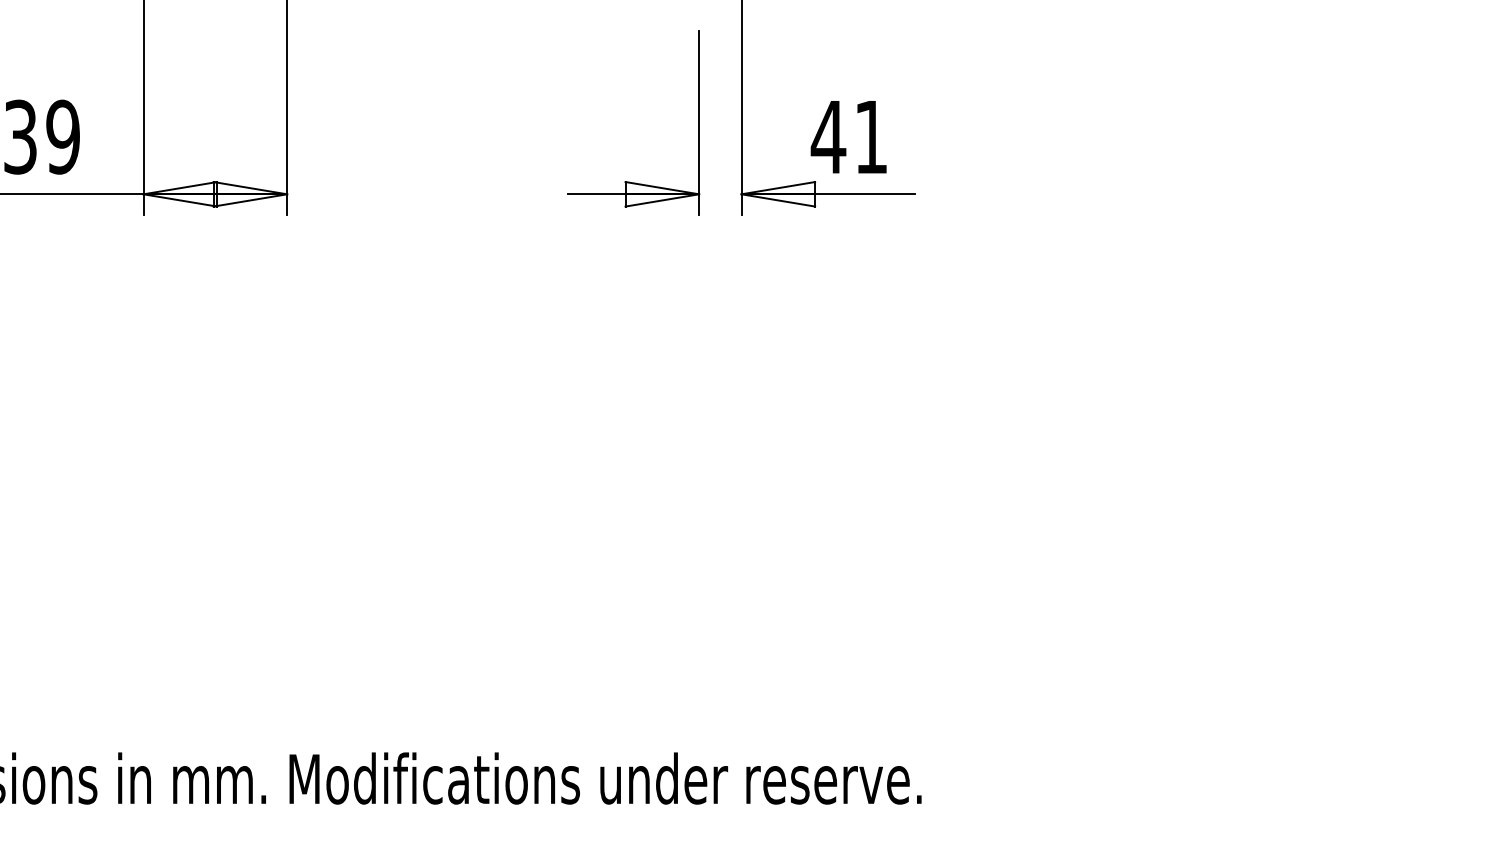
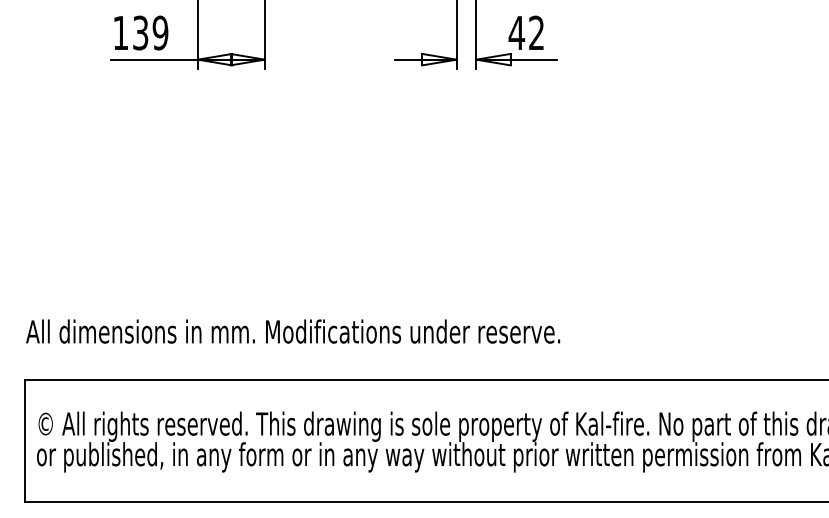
text: (870, 135) -> (536, 32), 41 -> 42

